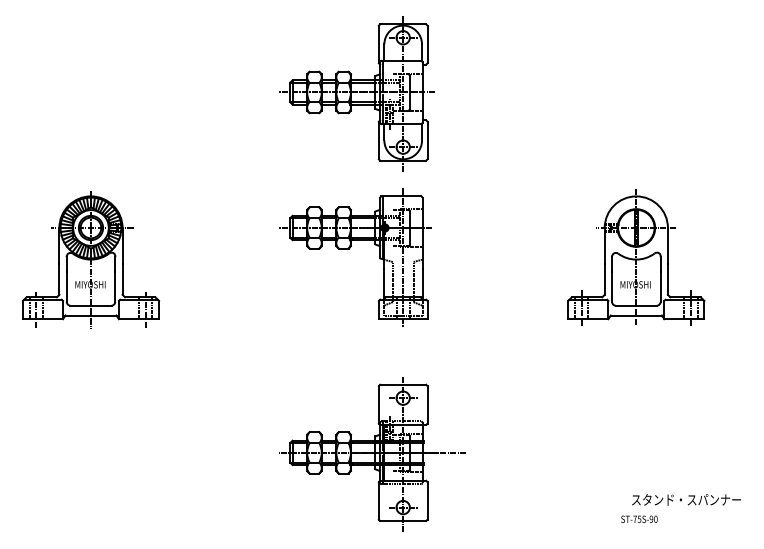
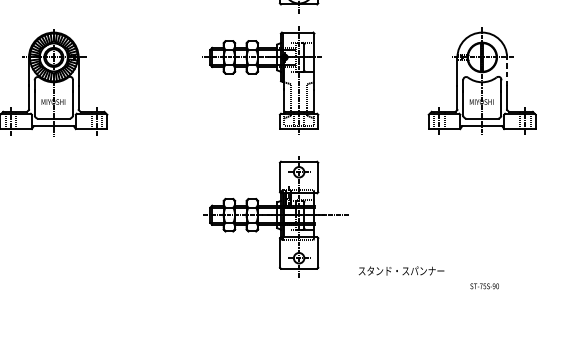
line: (667, 245) -> (506, 71), solid -> dashed
part: (372, 454) -> (274, 216), moved
text: (686, 499) -> (401, 270), moved

